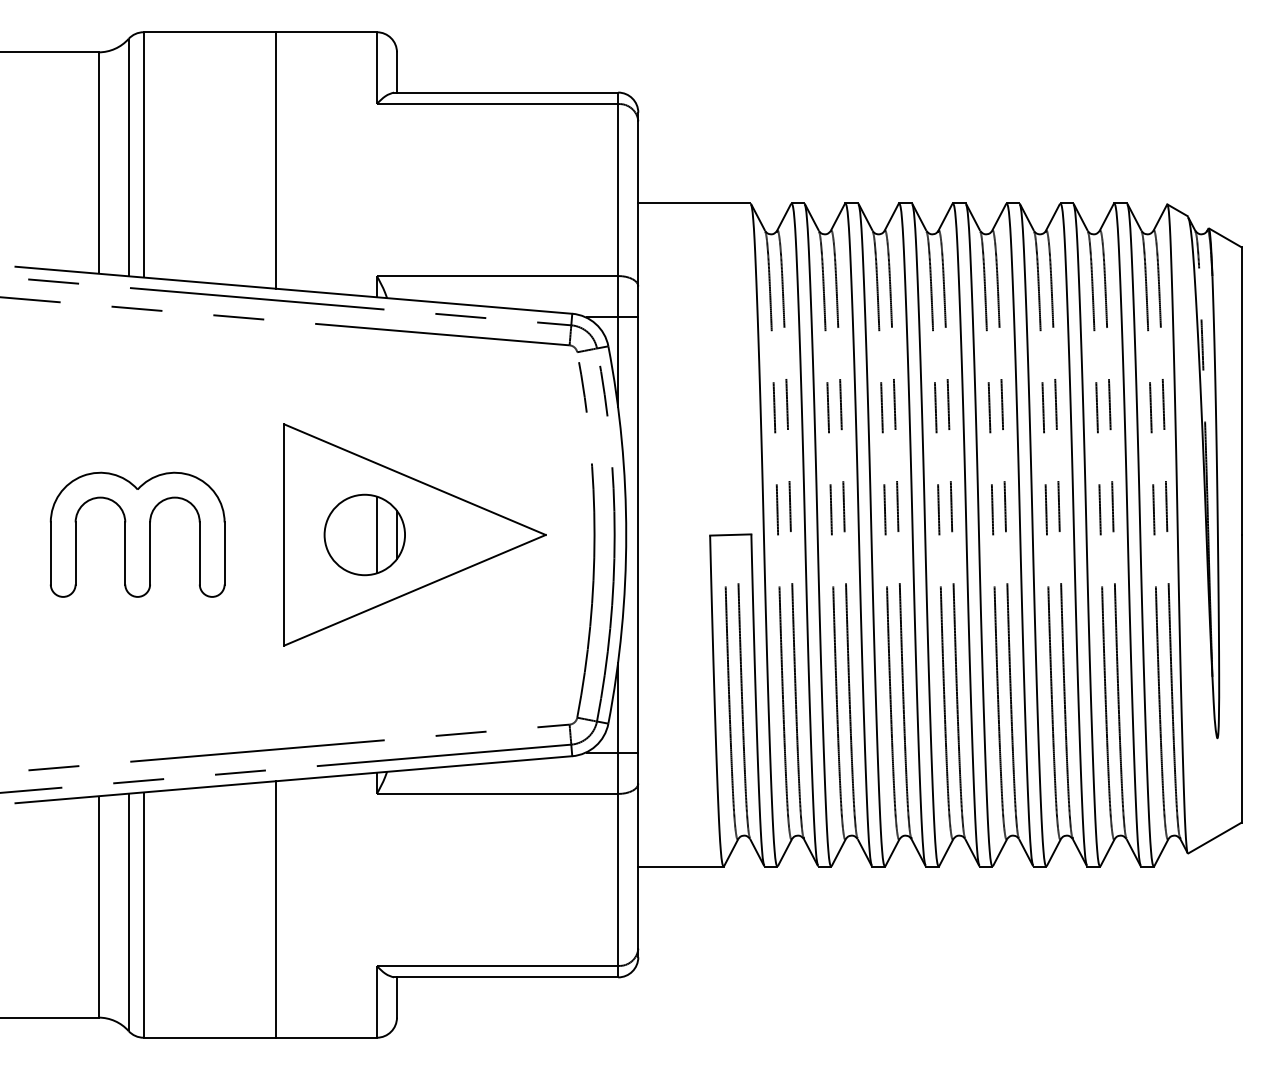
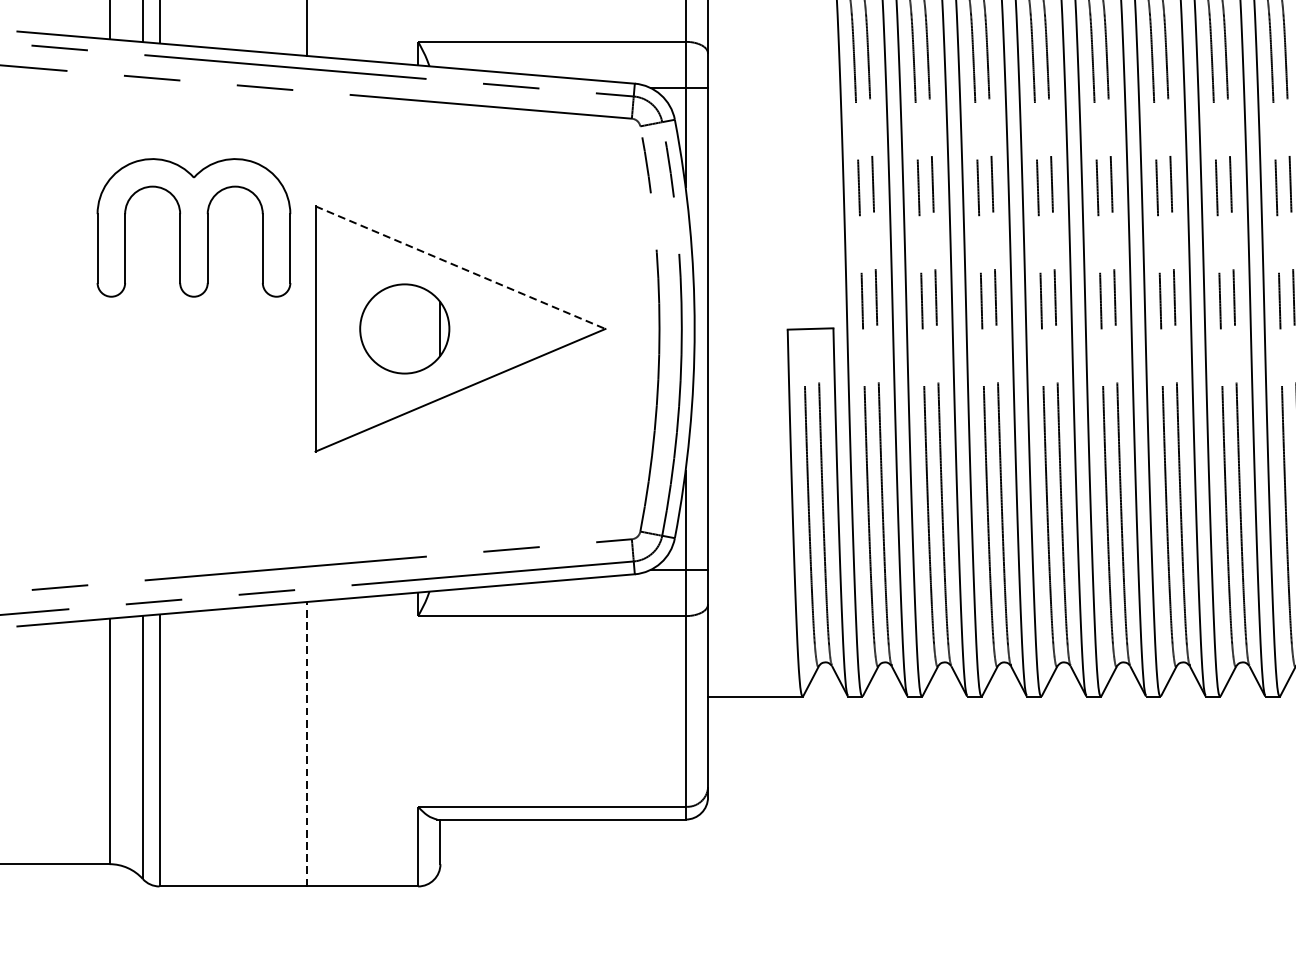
line: (415, 479) -> (460, 267), solid -> dashed
part: (137, 534) -> (193, 227), moved
line: (376, 534) -> (417, 328), removed
line: (276, 908) -> (306, 743), solid -> dashed

